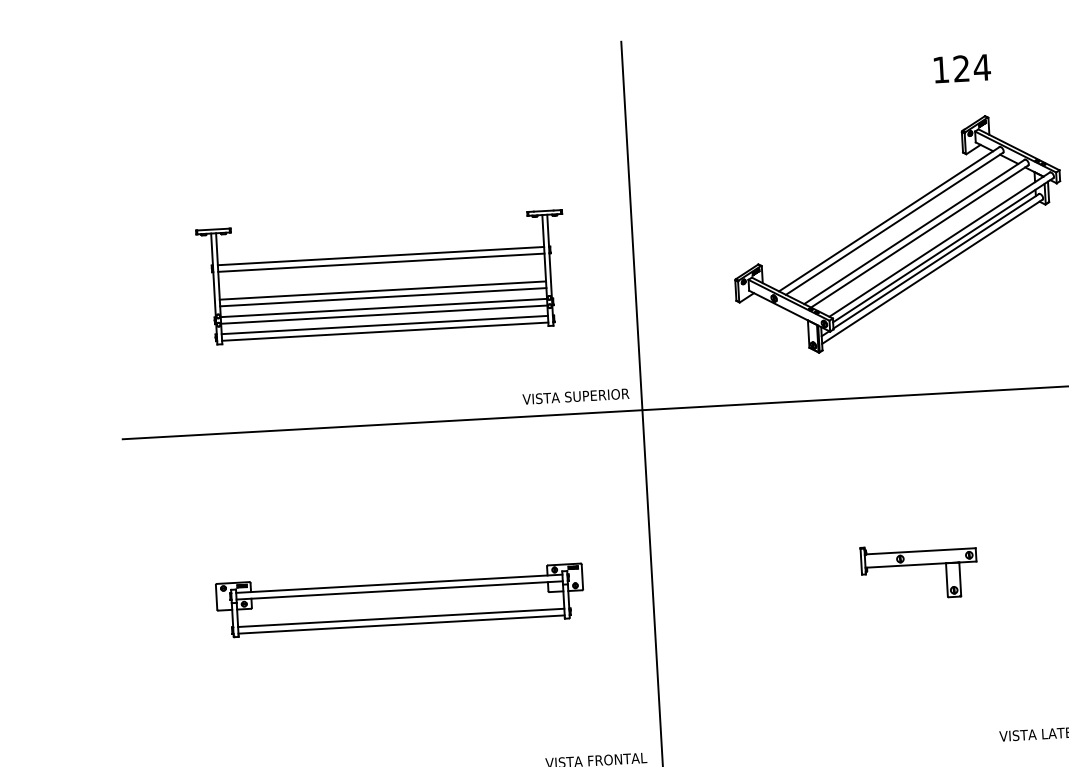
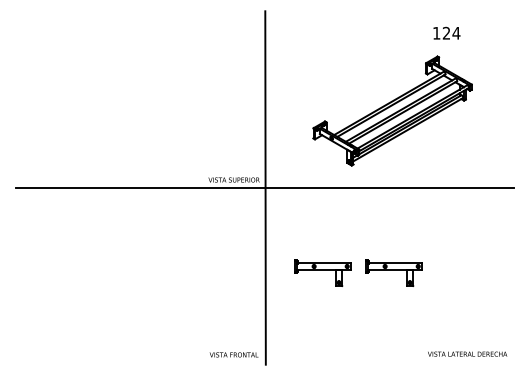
text: (961, 67) -> (446, 32), moved
part: (382, 276) -> (144, 117), removed
part: (770, 578) -> (322, 272), added
part: (400, 599) -> (144, 272), removed

